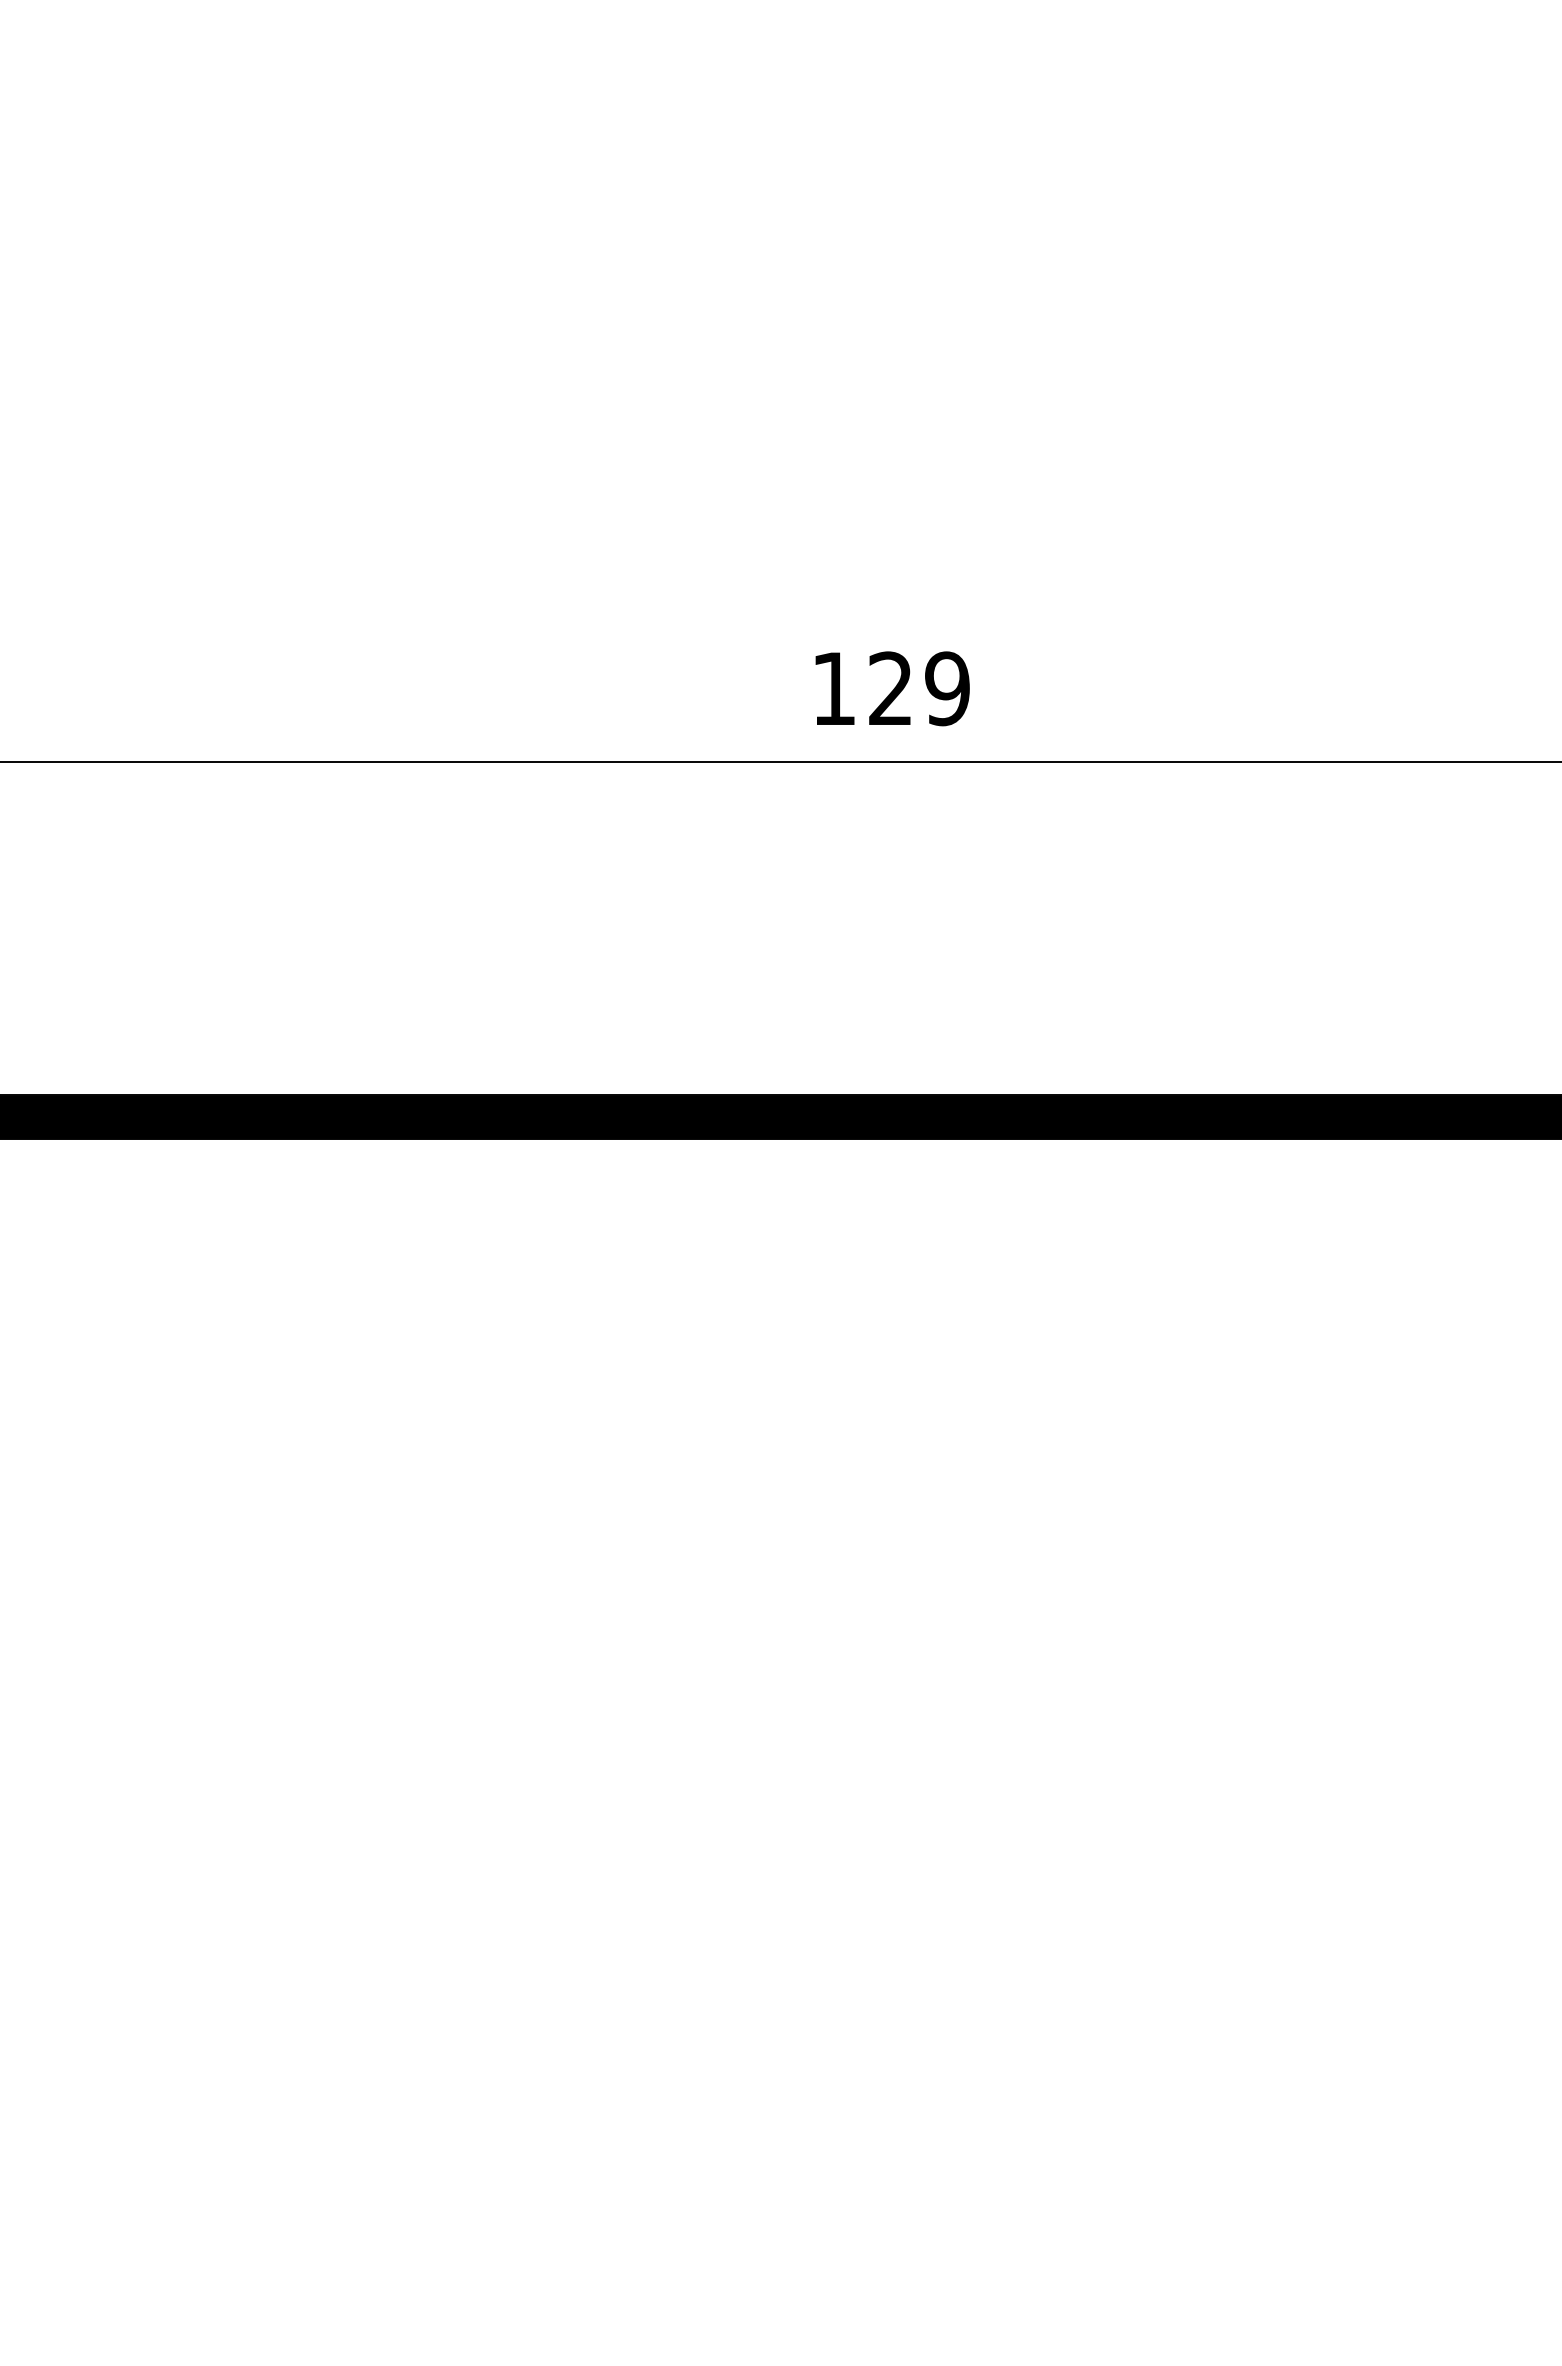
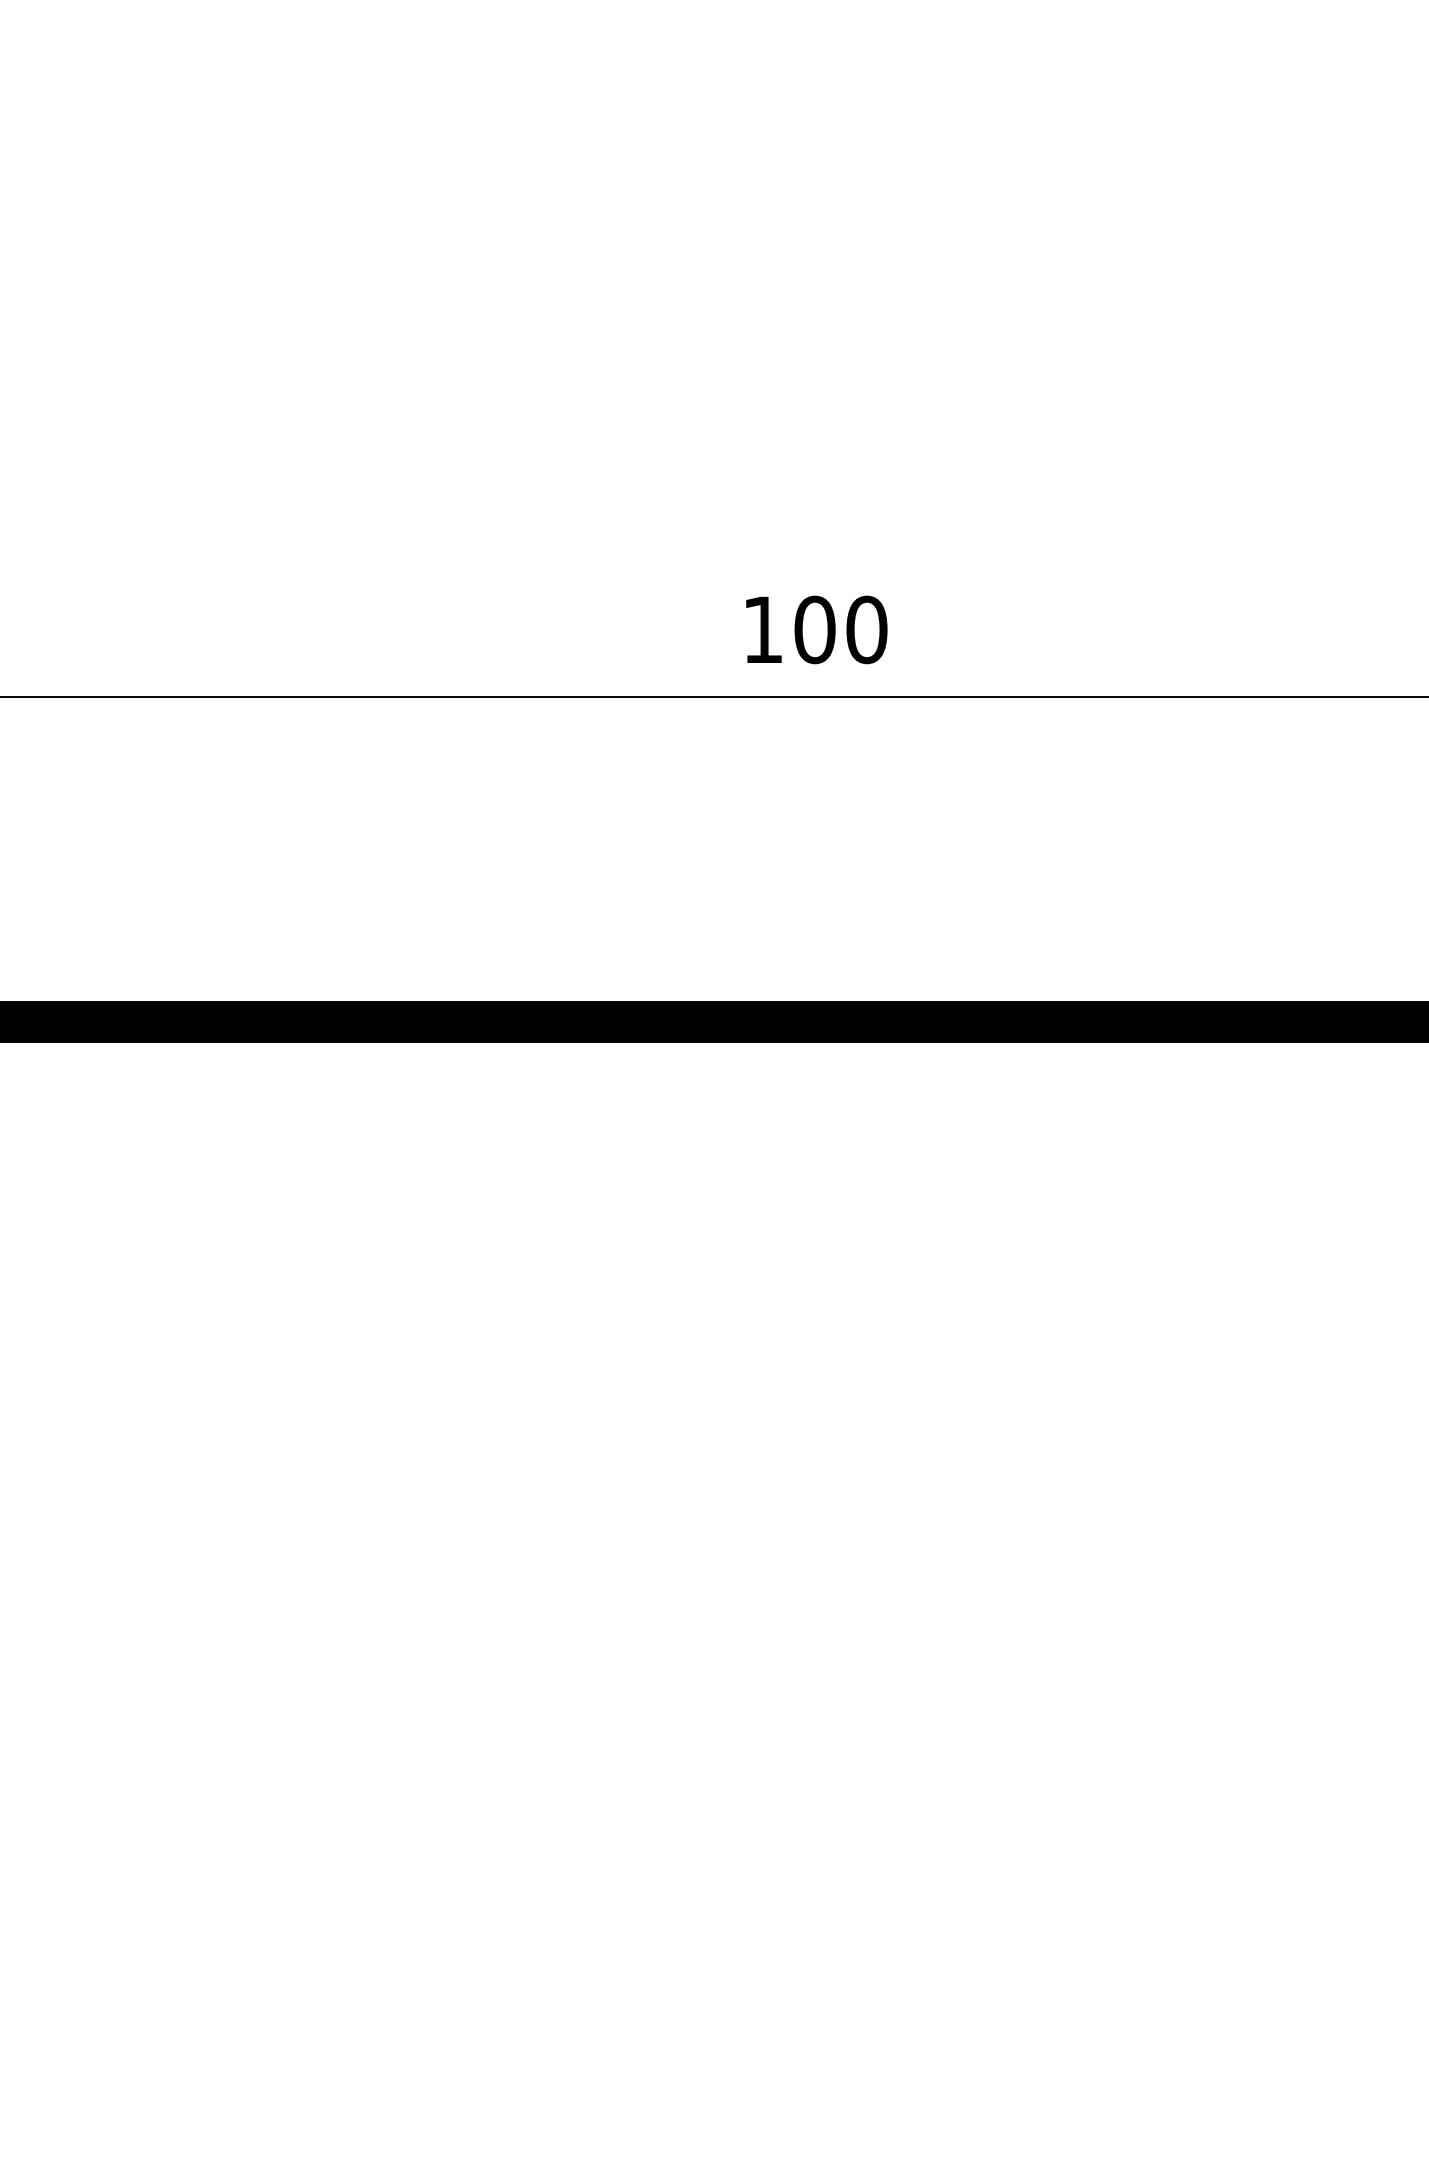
text: (919, 688) -> (841, 629), 129 -> 100

